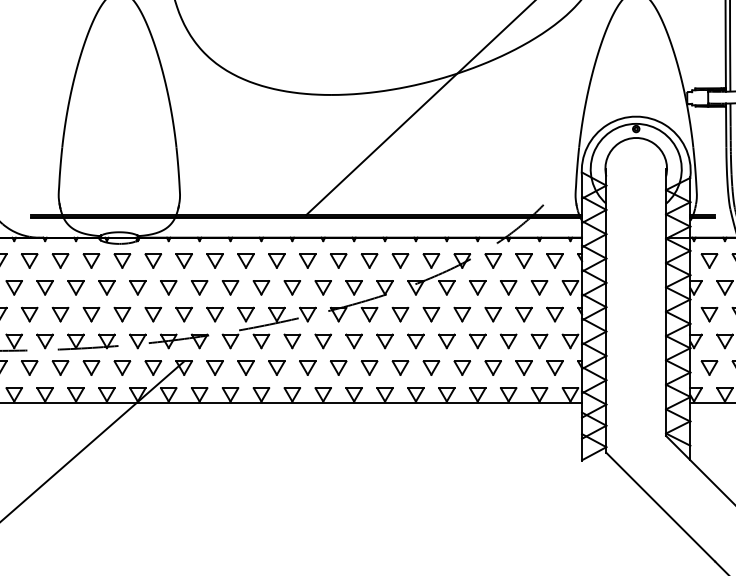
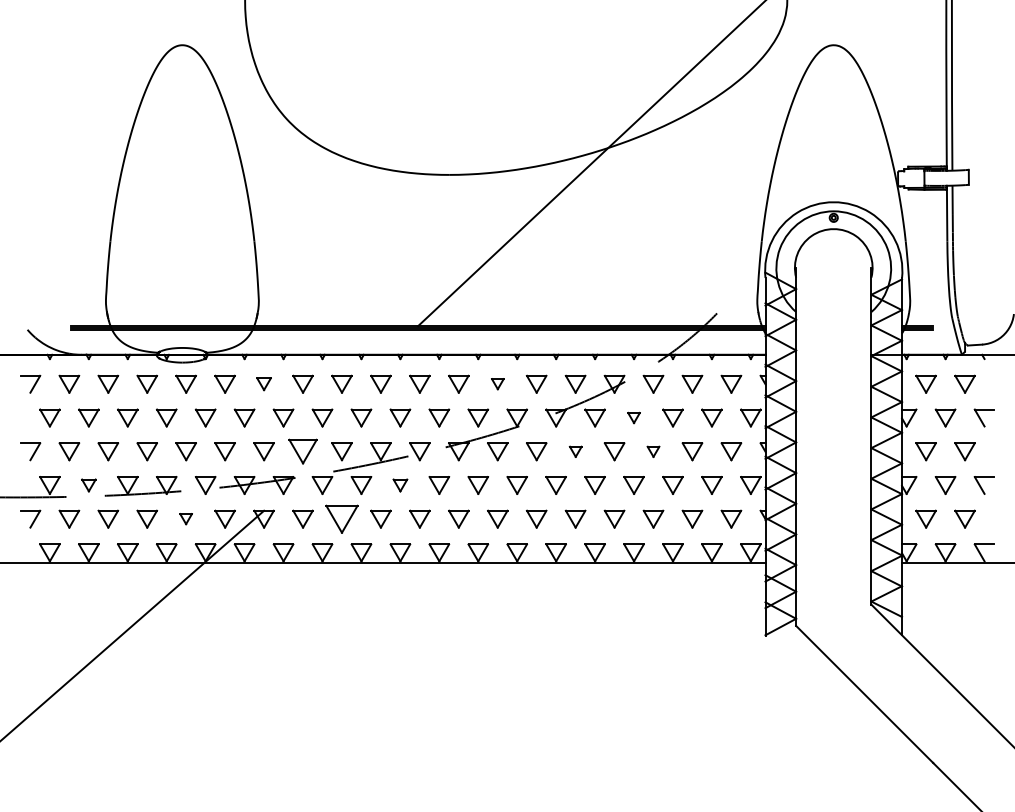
part: (183, 260) -> (263, 383), size x0.7
part: (369, 260) -> (497, 383), size x0.6
part: (477, 287) -> (633, 417), size x0.6
part: (214, 314) -> (302, 451), size x1.4
part: (431, 314) -> (575, 451), size x0.6
part: (493, 314) -> (653, 451), size x0.6
part: (44, 341) -> (88, 485), size x0.7
part: (292, 341) -> (400, 485), size x0.7
part: (121, 367) -> (185, 518), size x0.6
part: (245, 367) -> (341, 518), size x1.6

